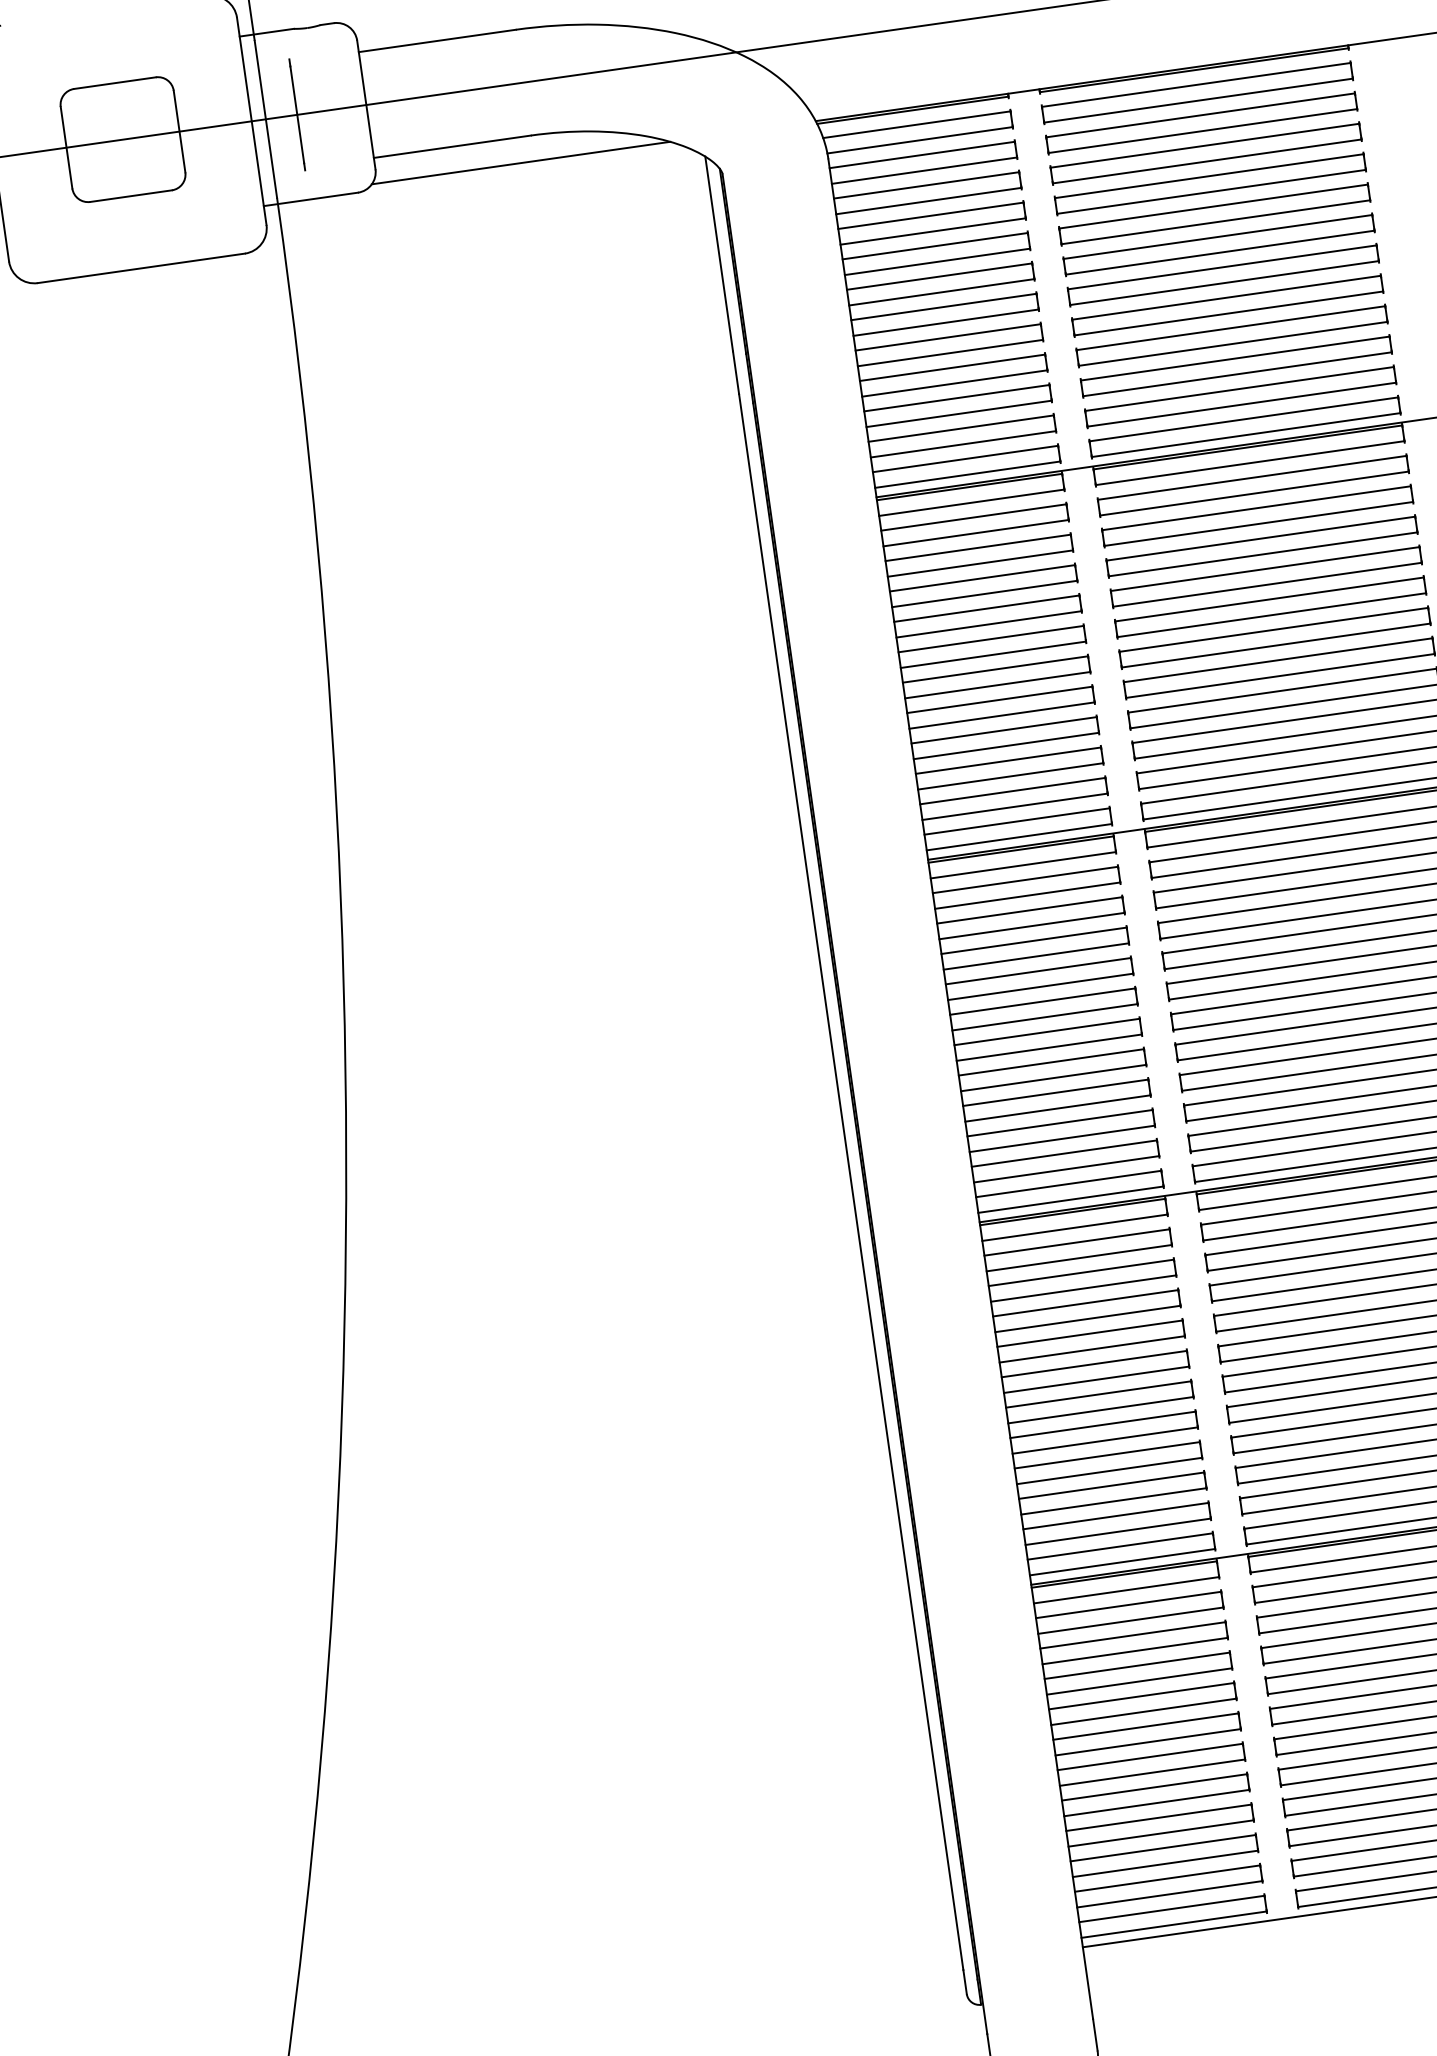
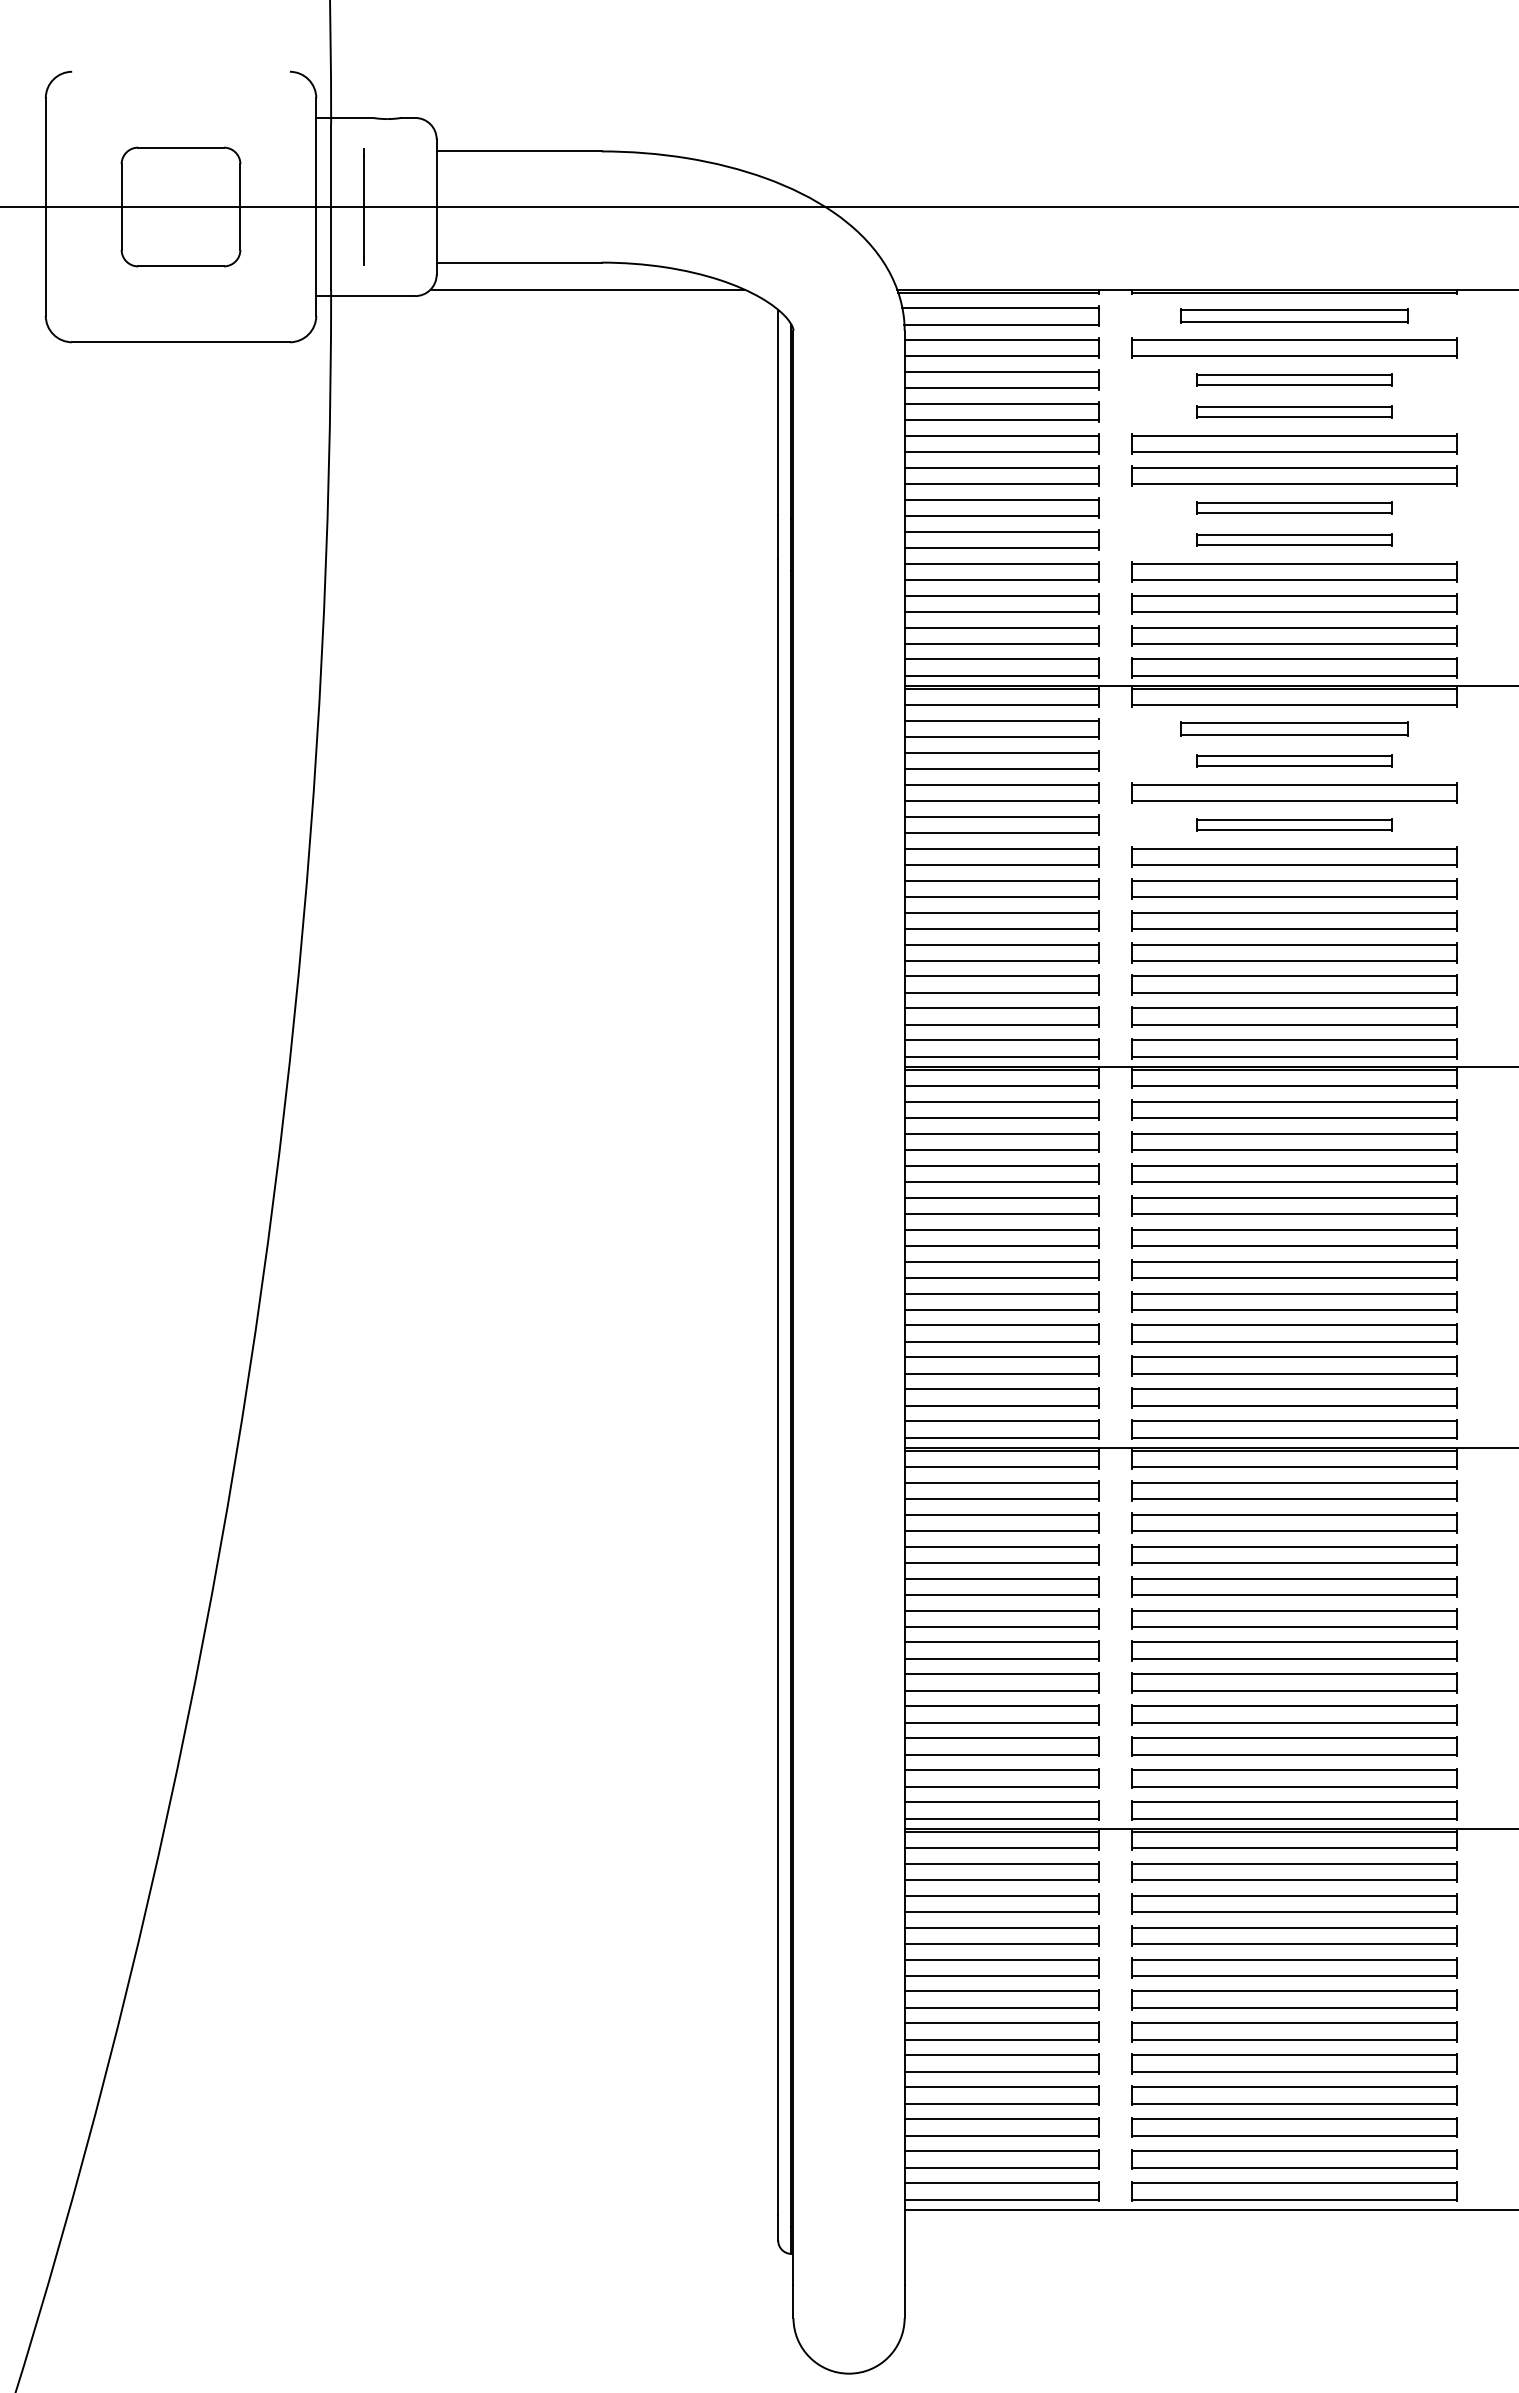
part: (1197, 92) -> (1294, 315), size x0.7
part: (1206, 152) -> (1294, 379), size x0.6
part: (1210, 183) -> (1294, 411), size x0.6
part: (1223, 274) -> (1294, 507), size x0.6
part: (1227, 305) -> (1294, 539), size x0.6
part: (1253, 485) -> (1294, 728), size x0.7
part: (1257, 515) -> (1294, 760), size x0.6
part: (1266, 576) -> (1294, 824), size x0.6

